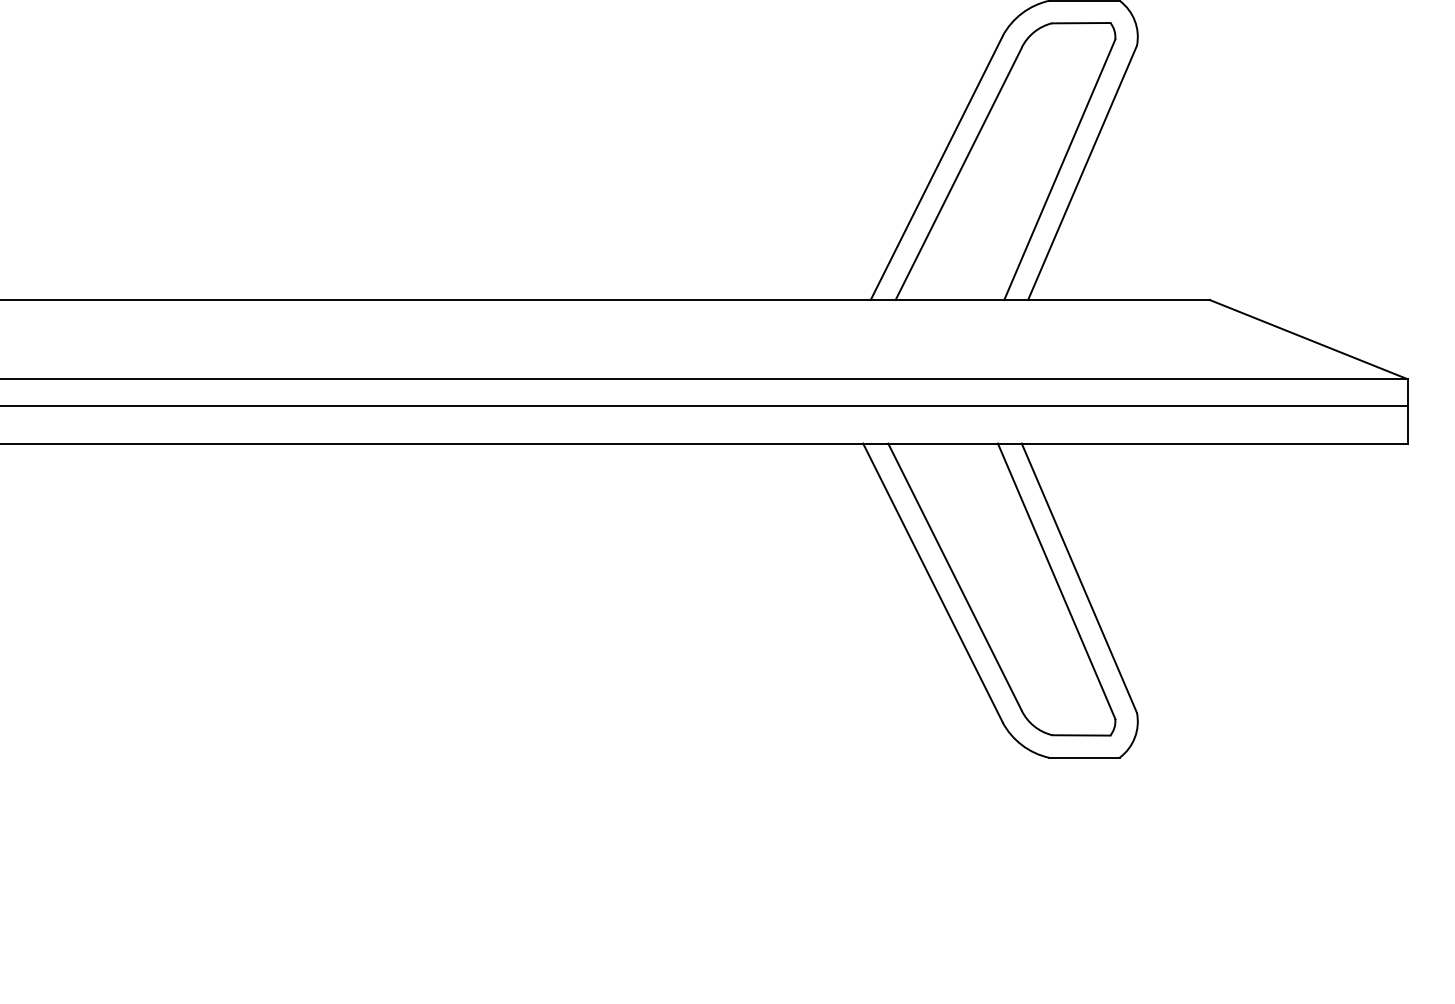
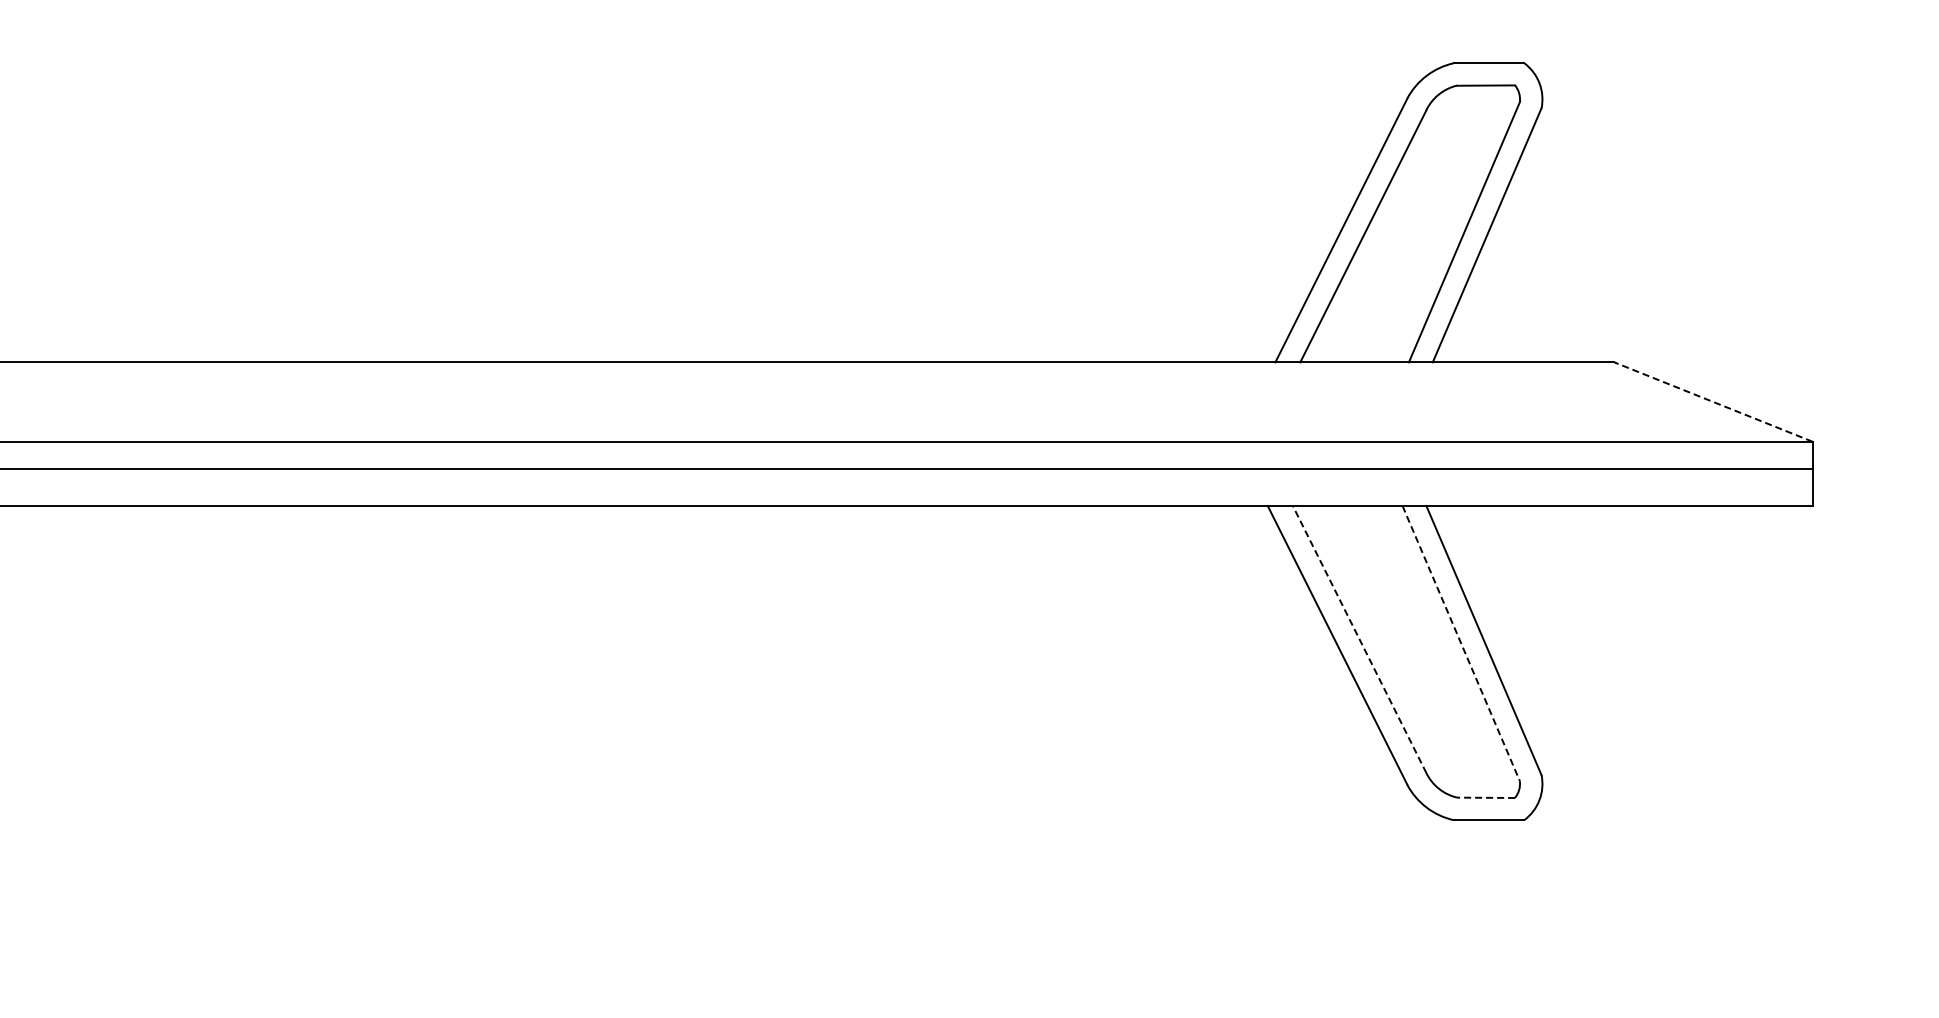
line: (1308, 340) -> (1713, 402), solid -> dashed
line: (954, 577) -> (1359, 639), solid -> dashed
line: (1056, 581) -> (1461, 643), solid -> dashed
line: (1080, 735) -> (1485, 797), solid -> dashed

